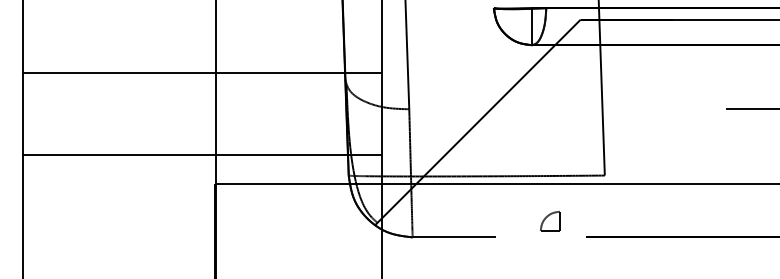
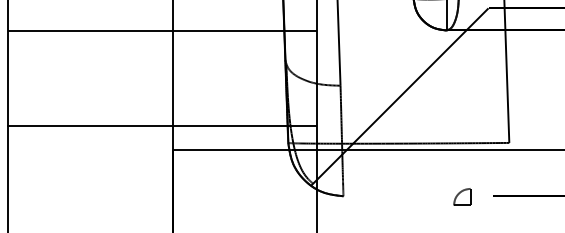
line: (202, 72) -> (162, 30), moved
part: (549, 220) -> (461, 196), moved
line: (453, 237) -> (378, 196), removed

